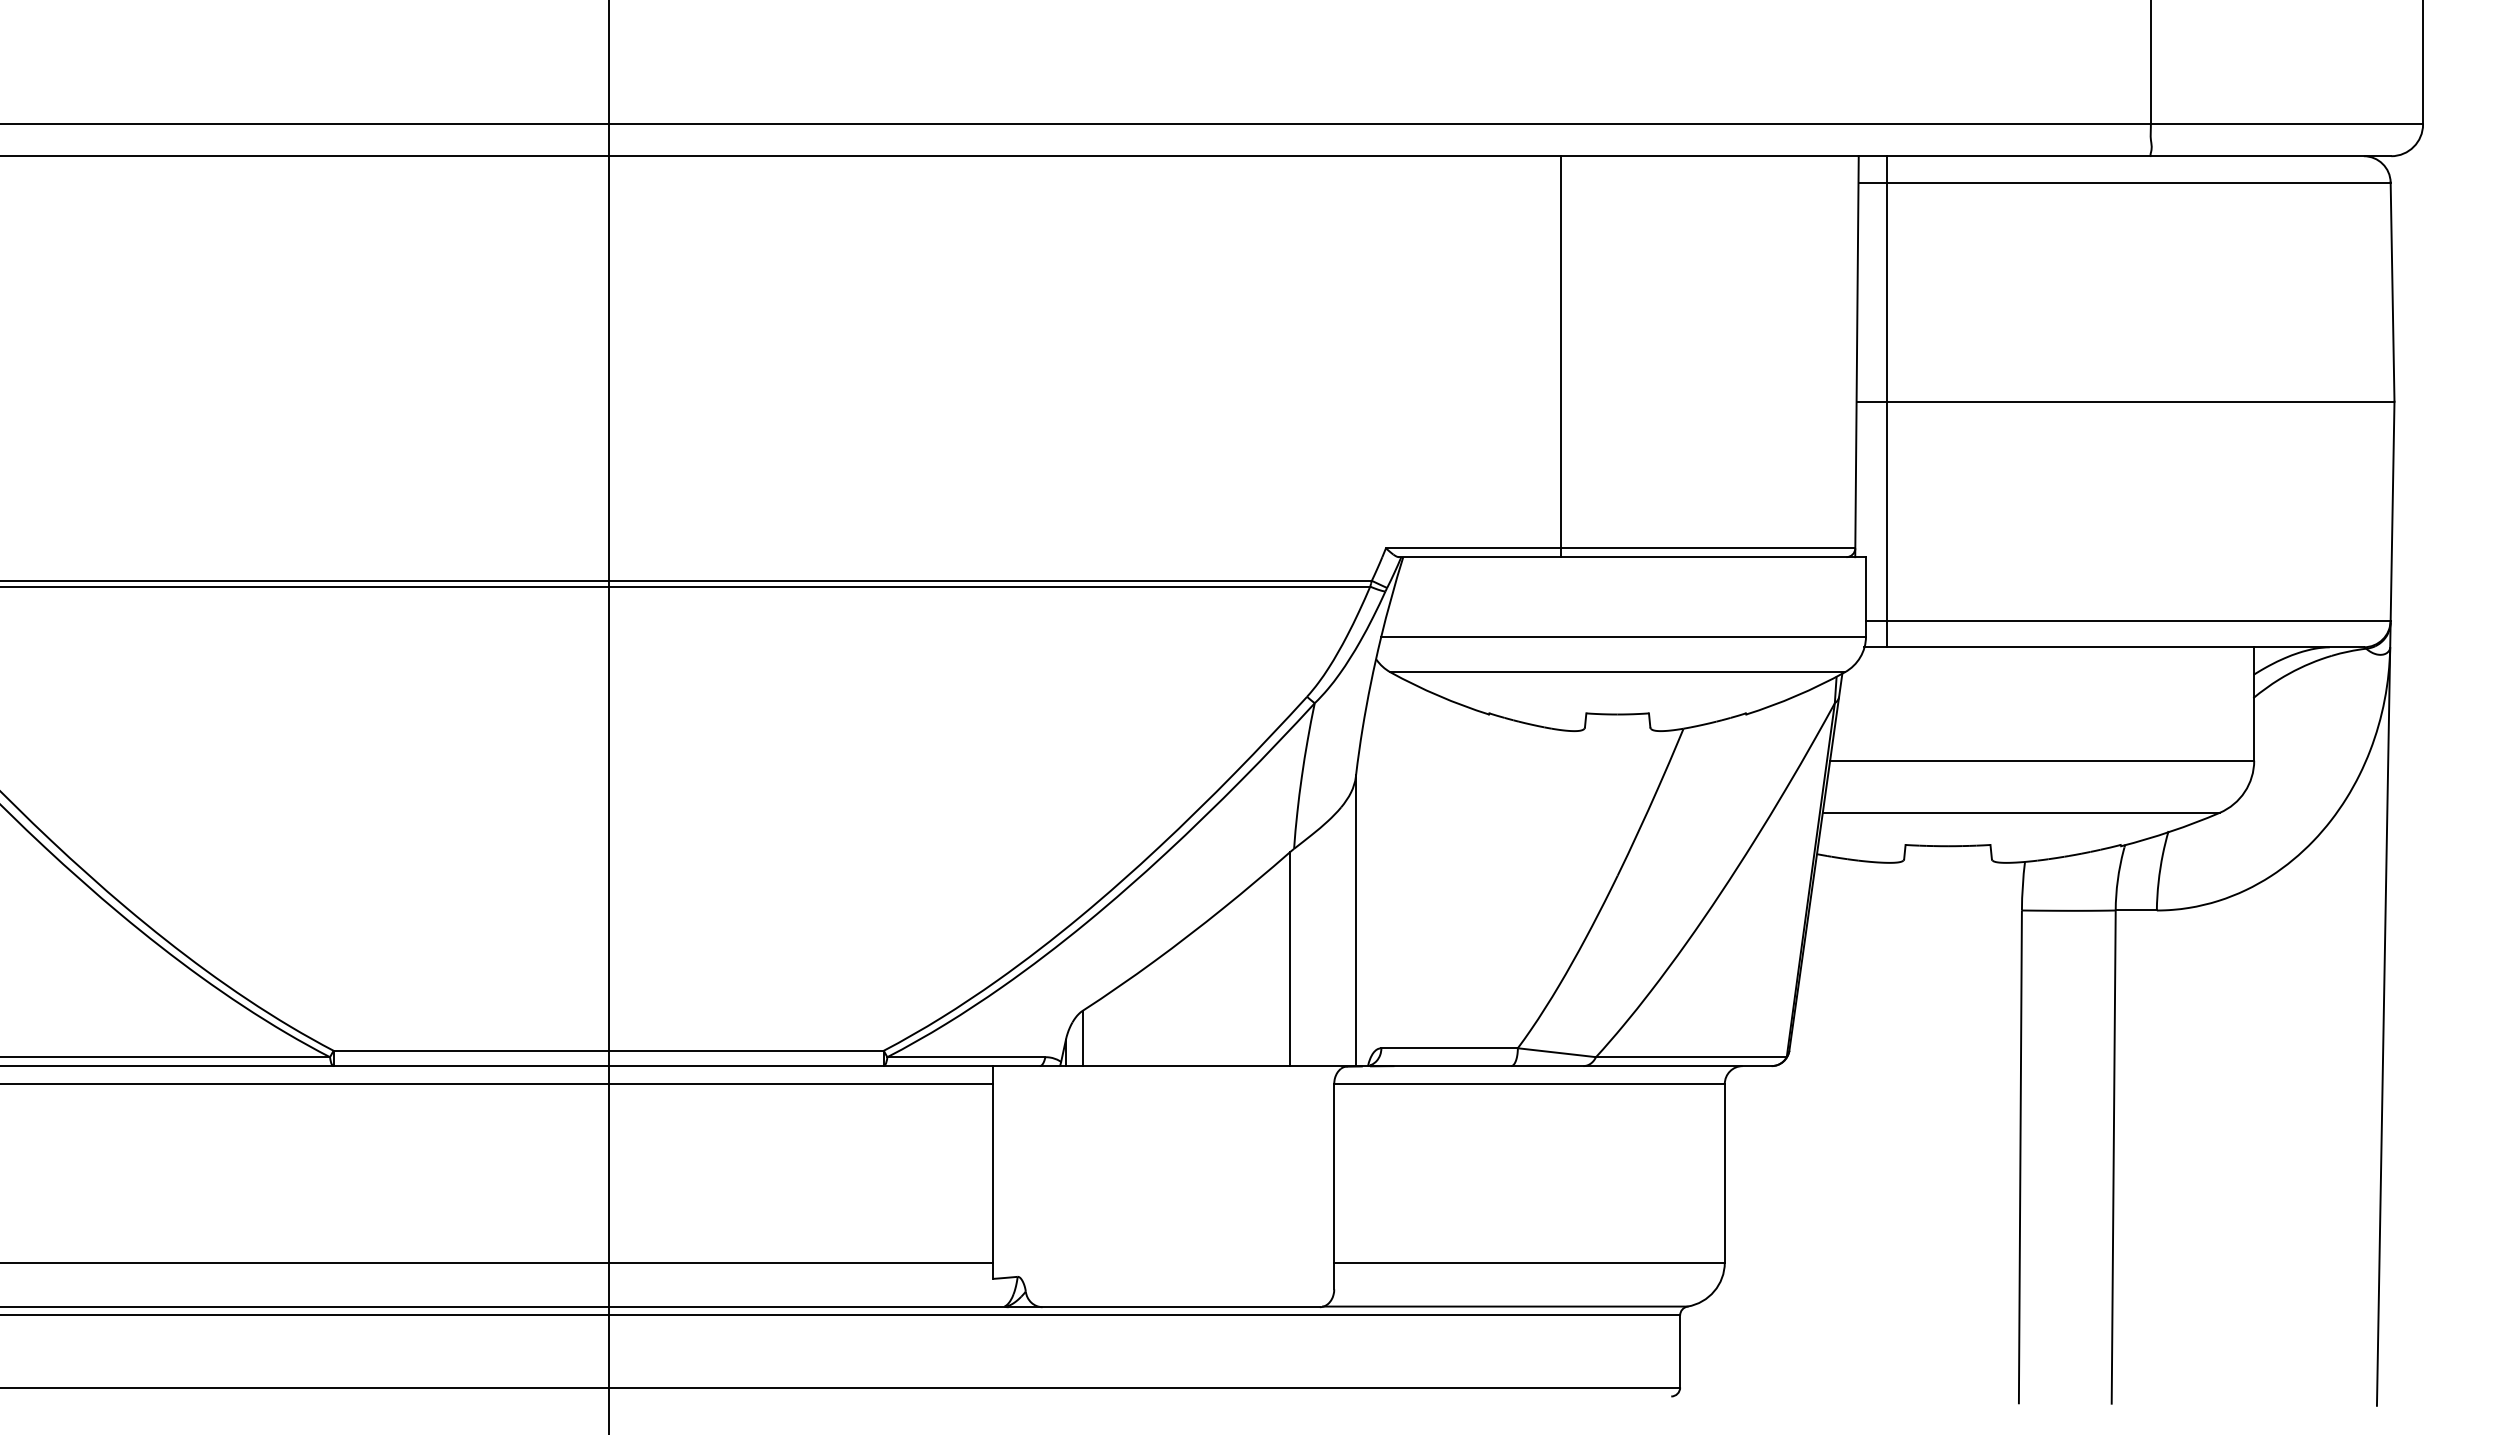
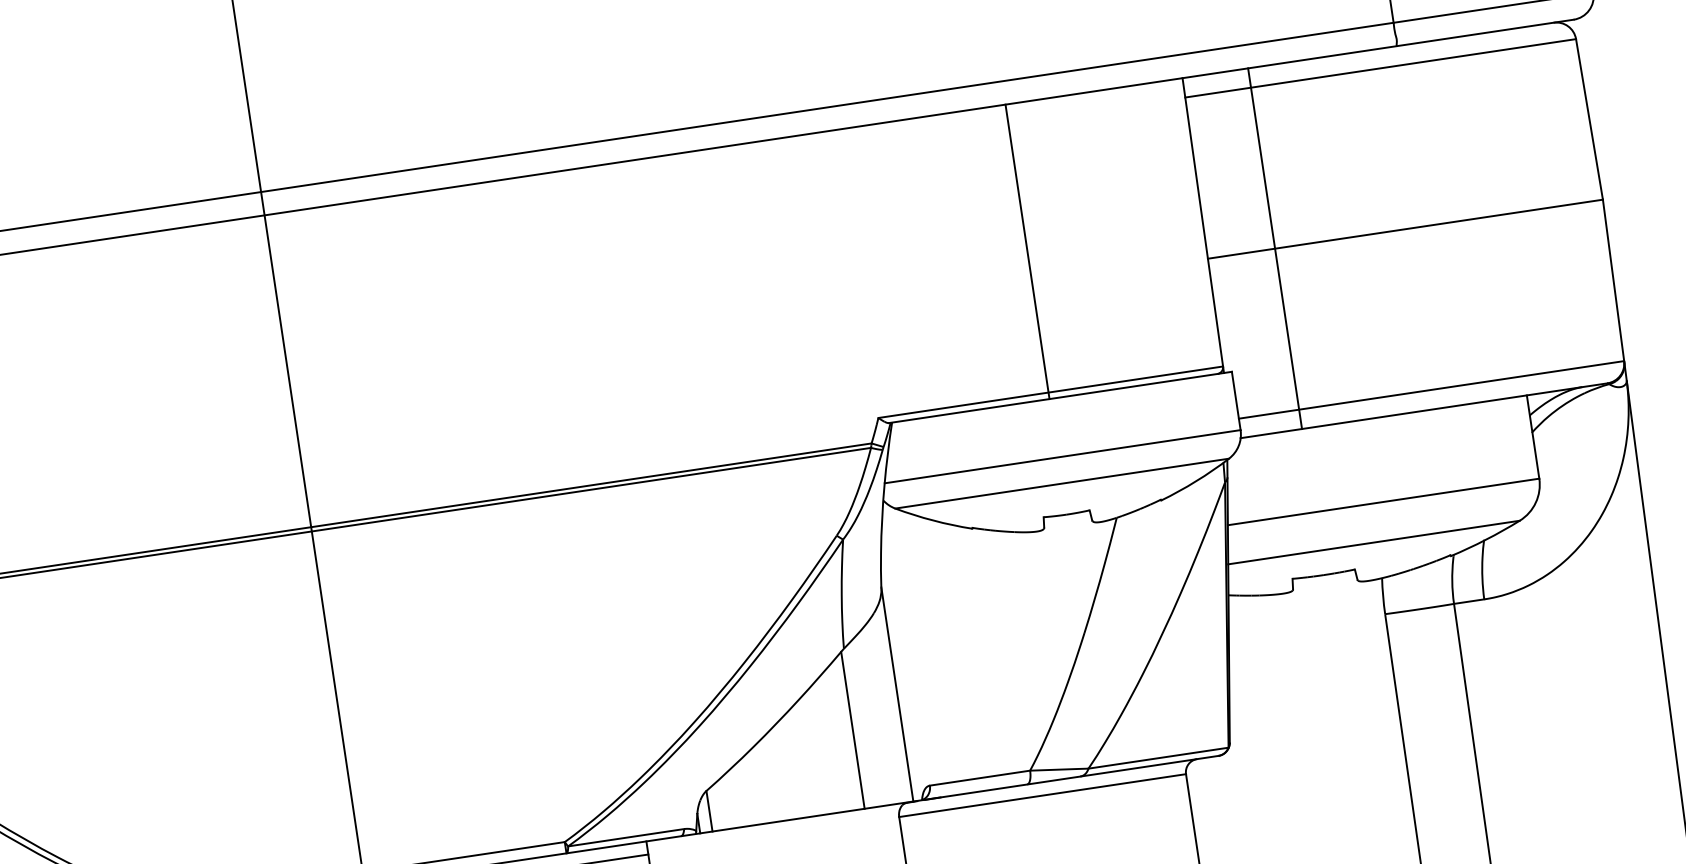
line: (1560, 356) -> (1027, 251), moved
line: (1887, 401) -> (1275, 248), moved

